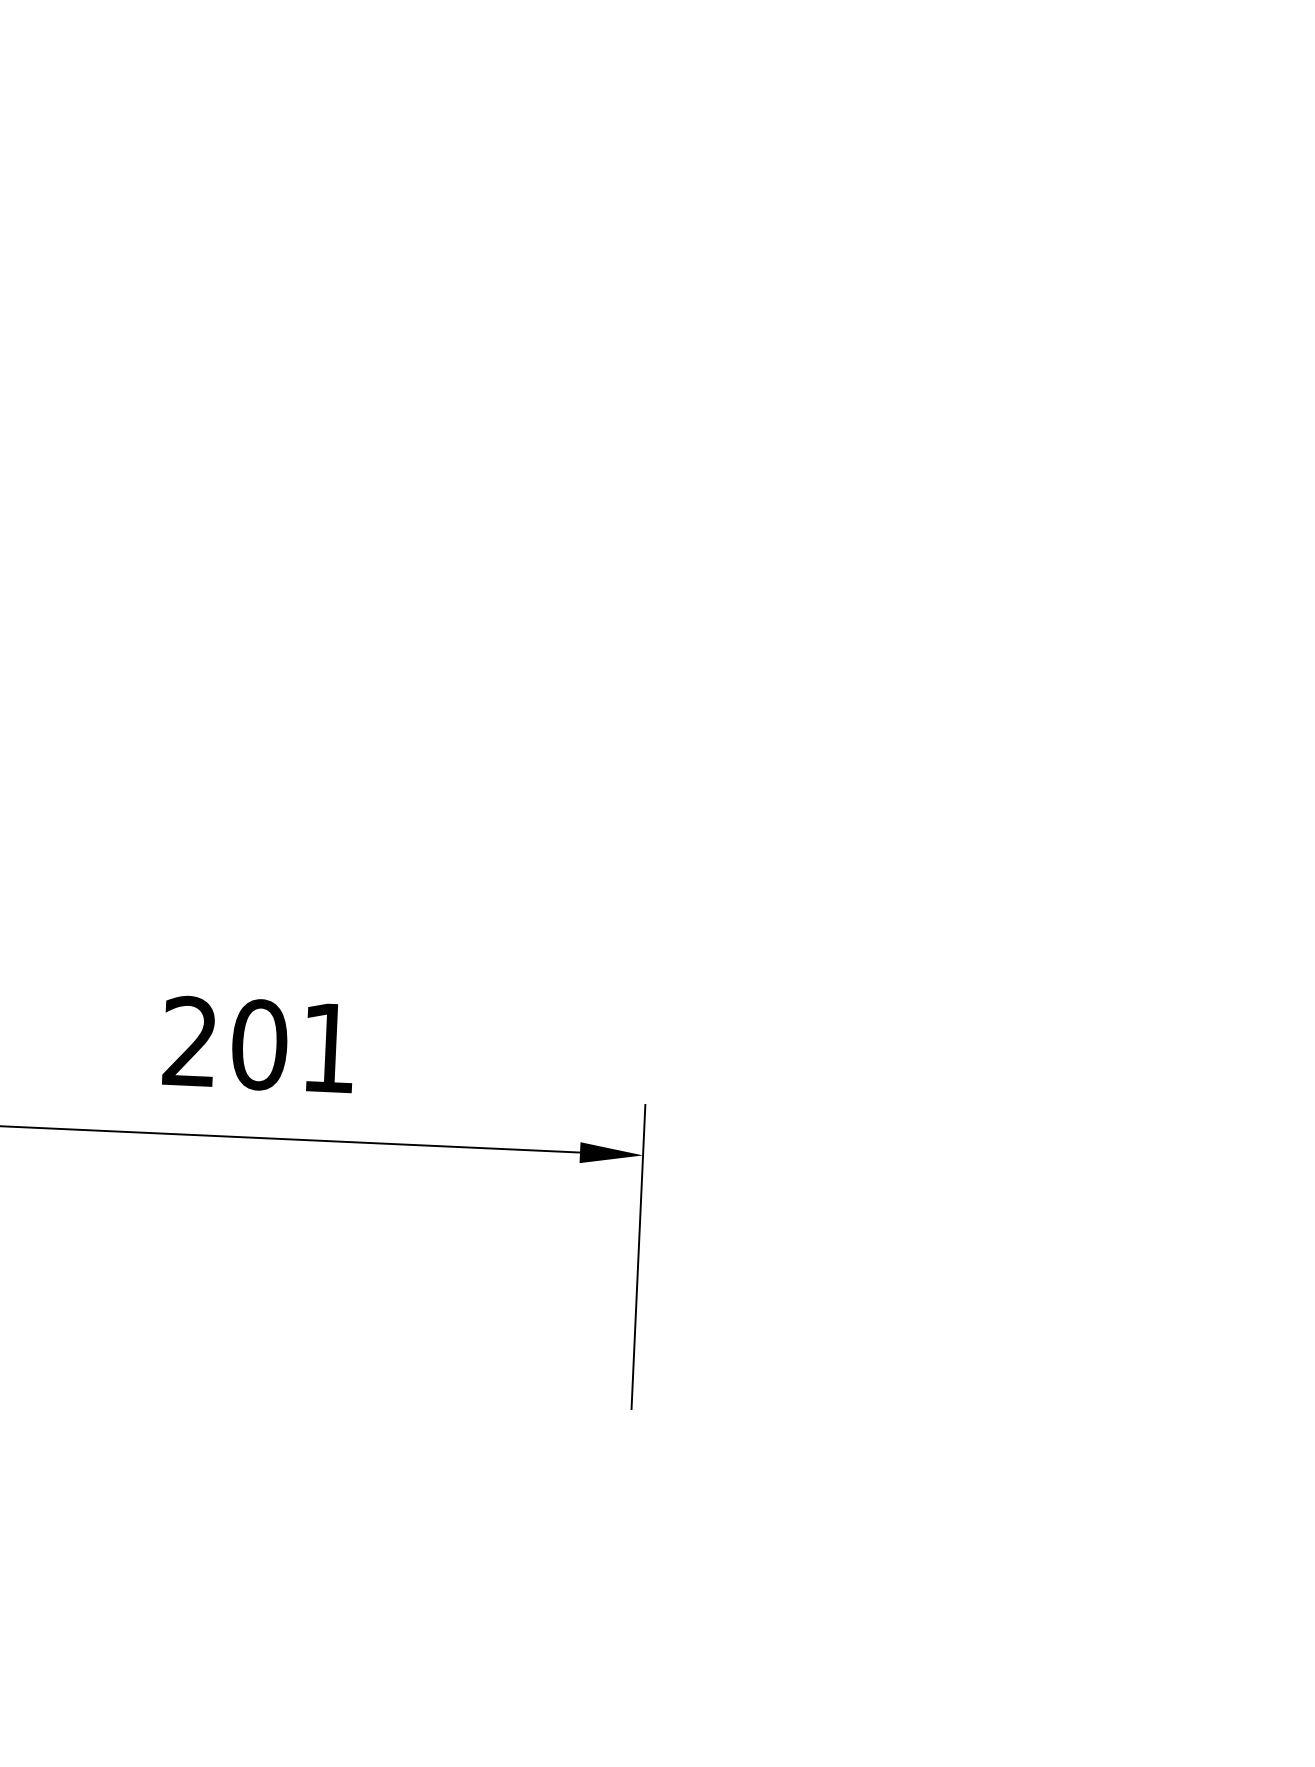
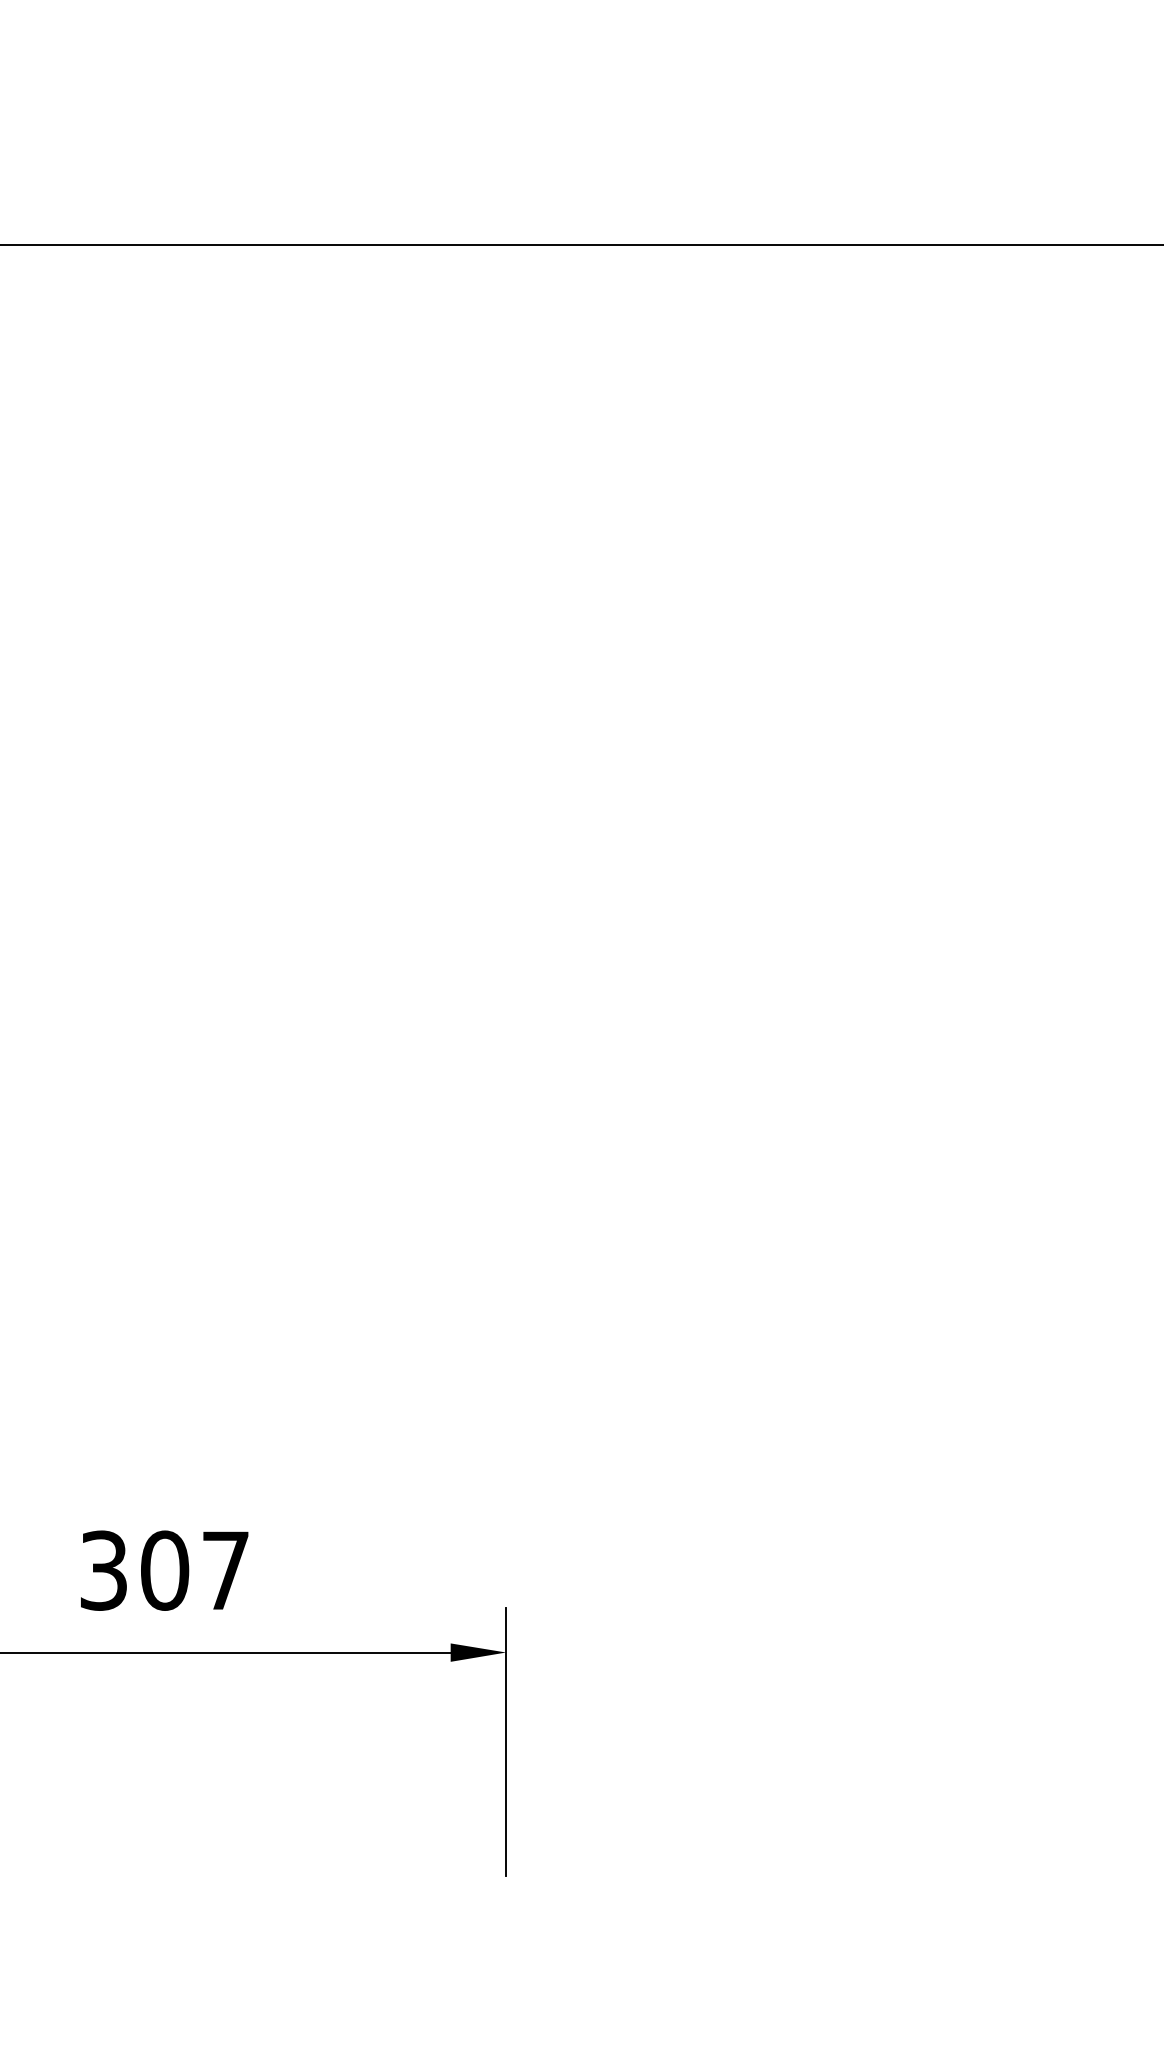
text: (259, 1044) -> (164, 1570), 201 -> 307

